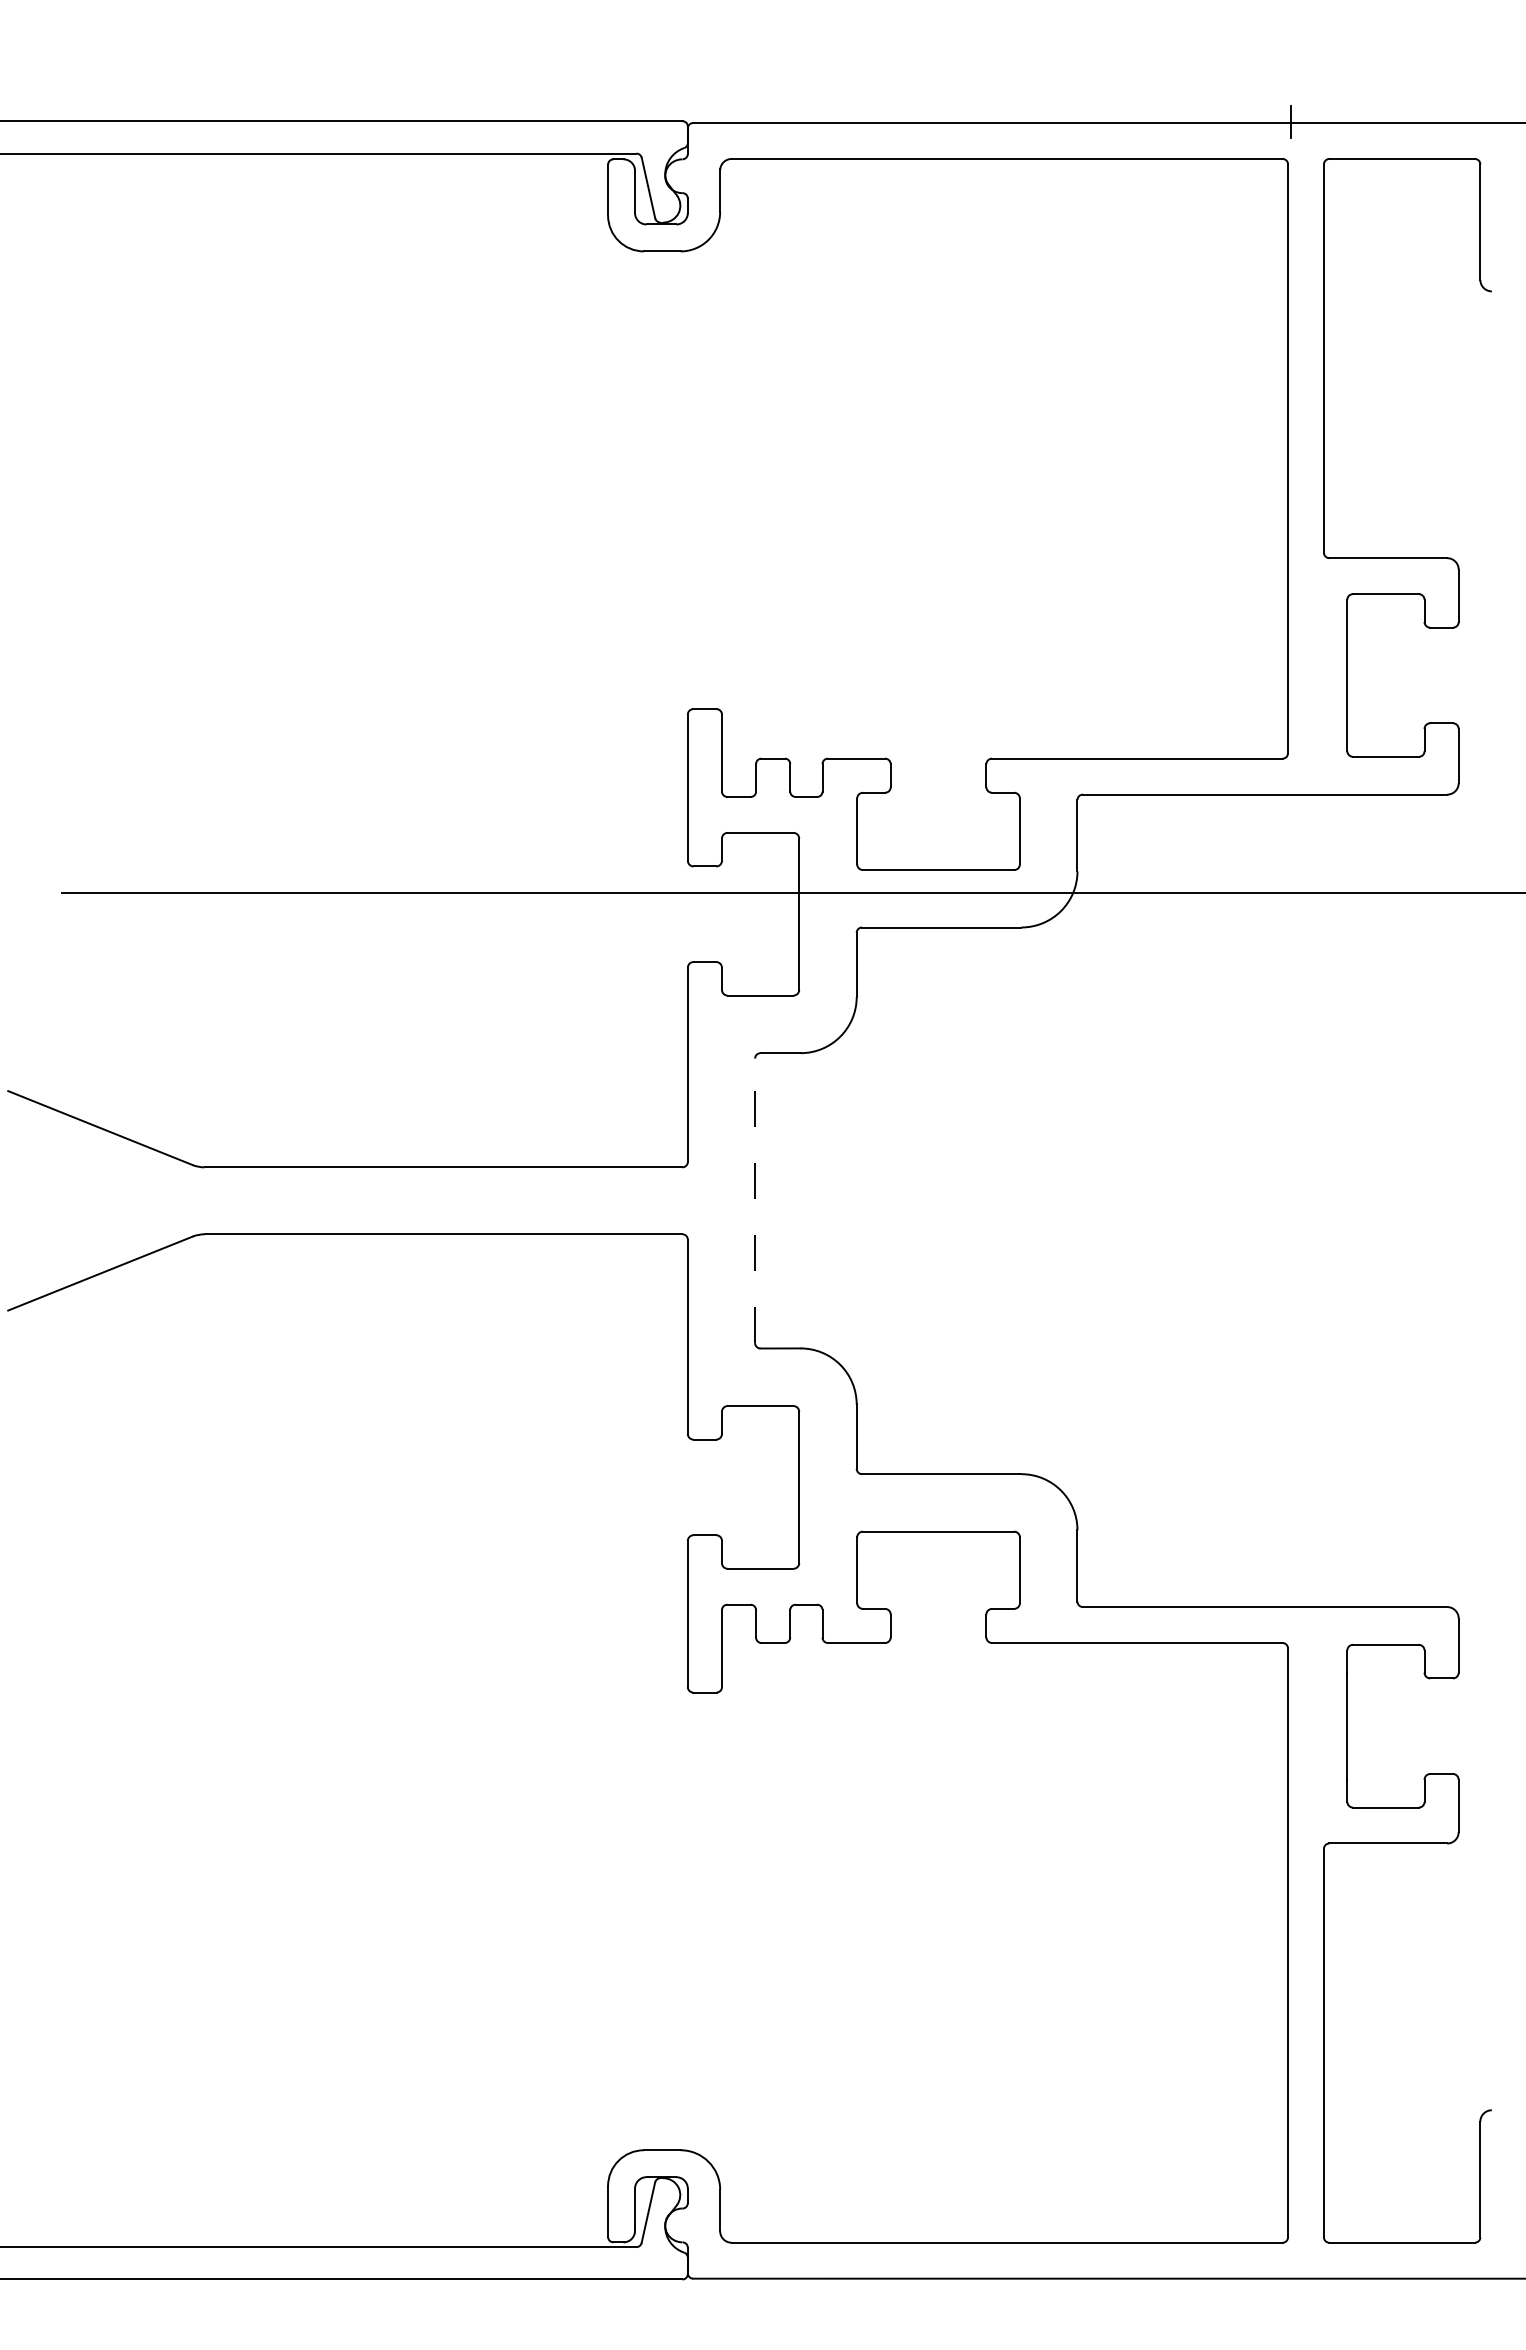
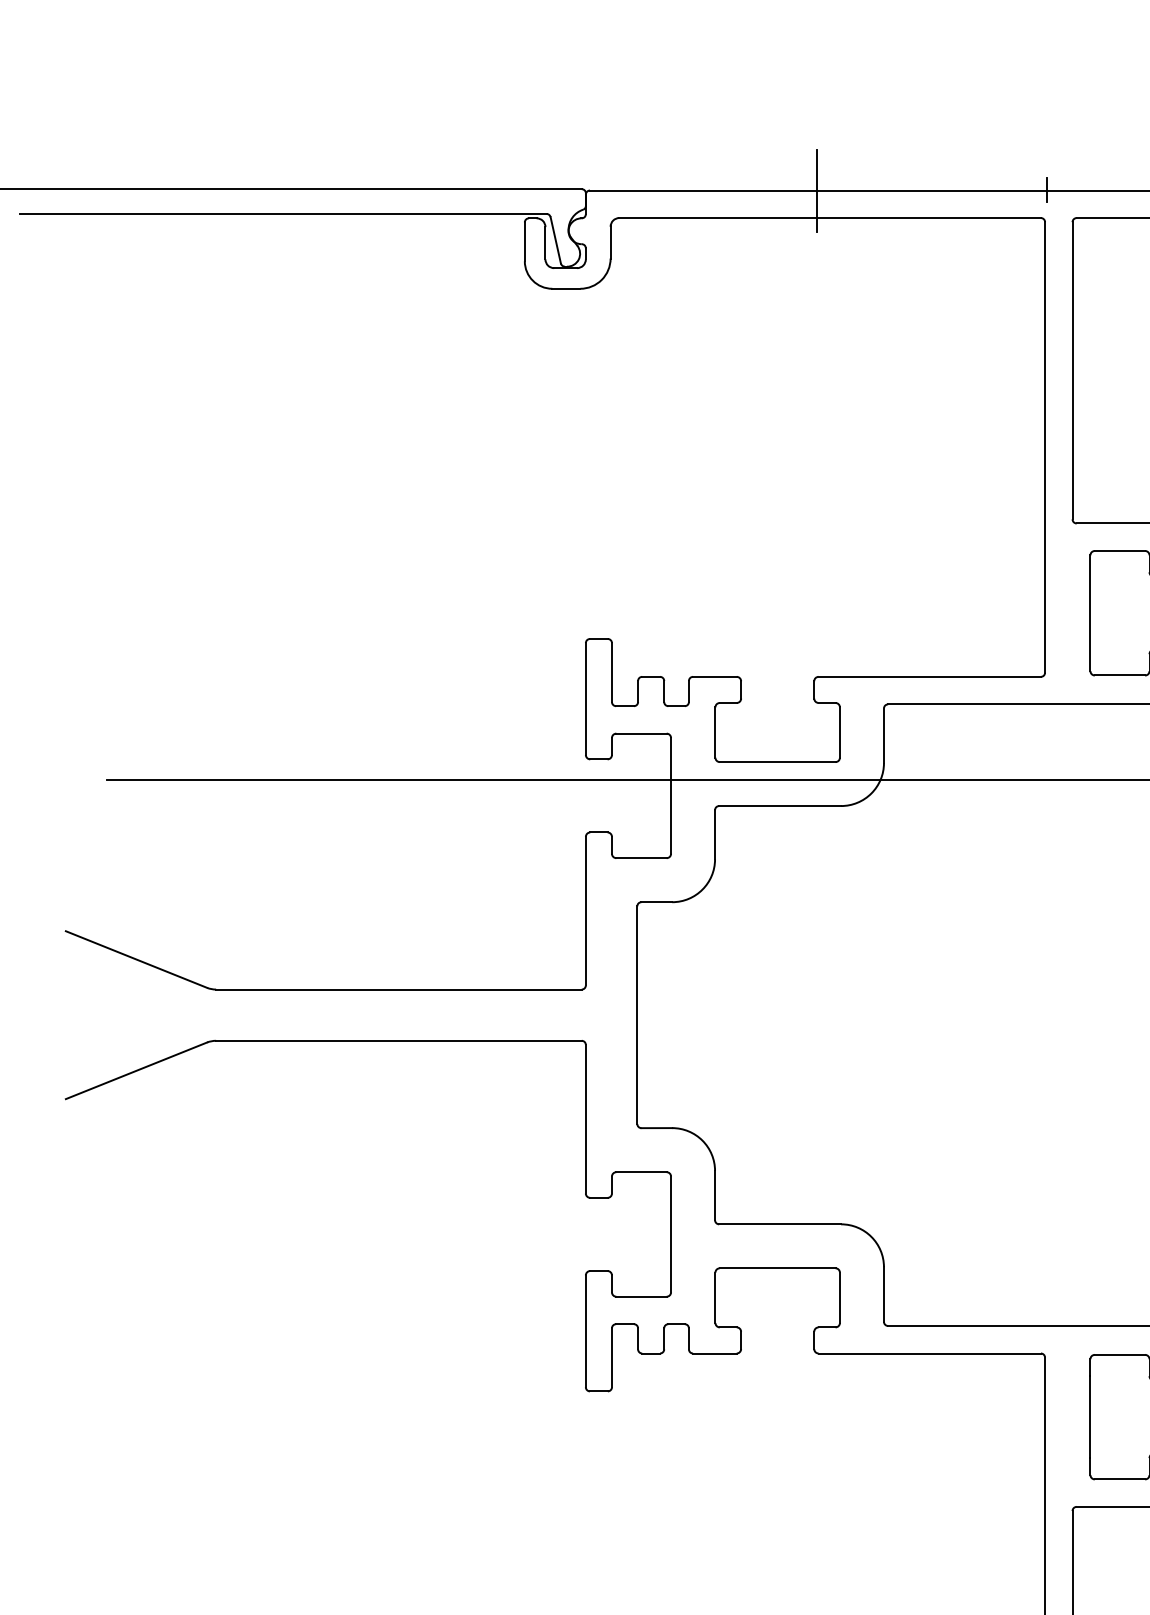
line: (990, 123) -> (817, 190), added
line: (755, 1200) -> (637, 1014), dashed -> solid

